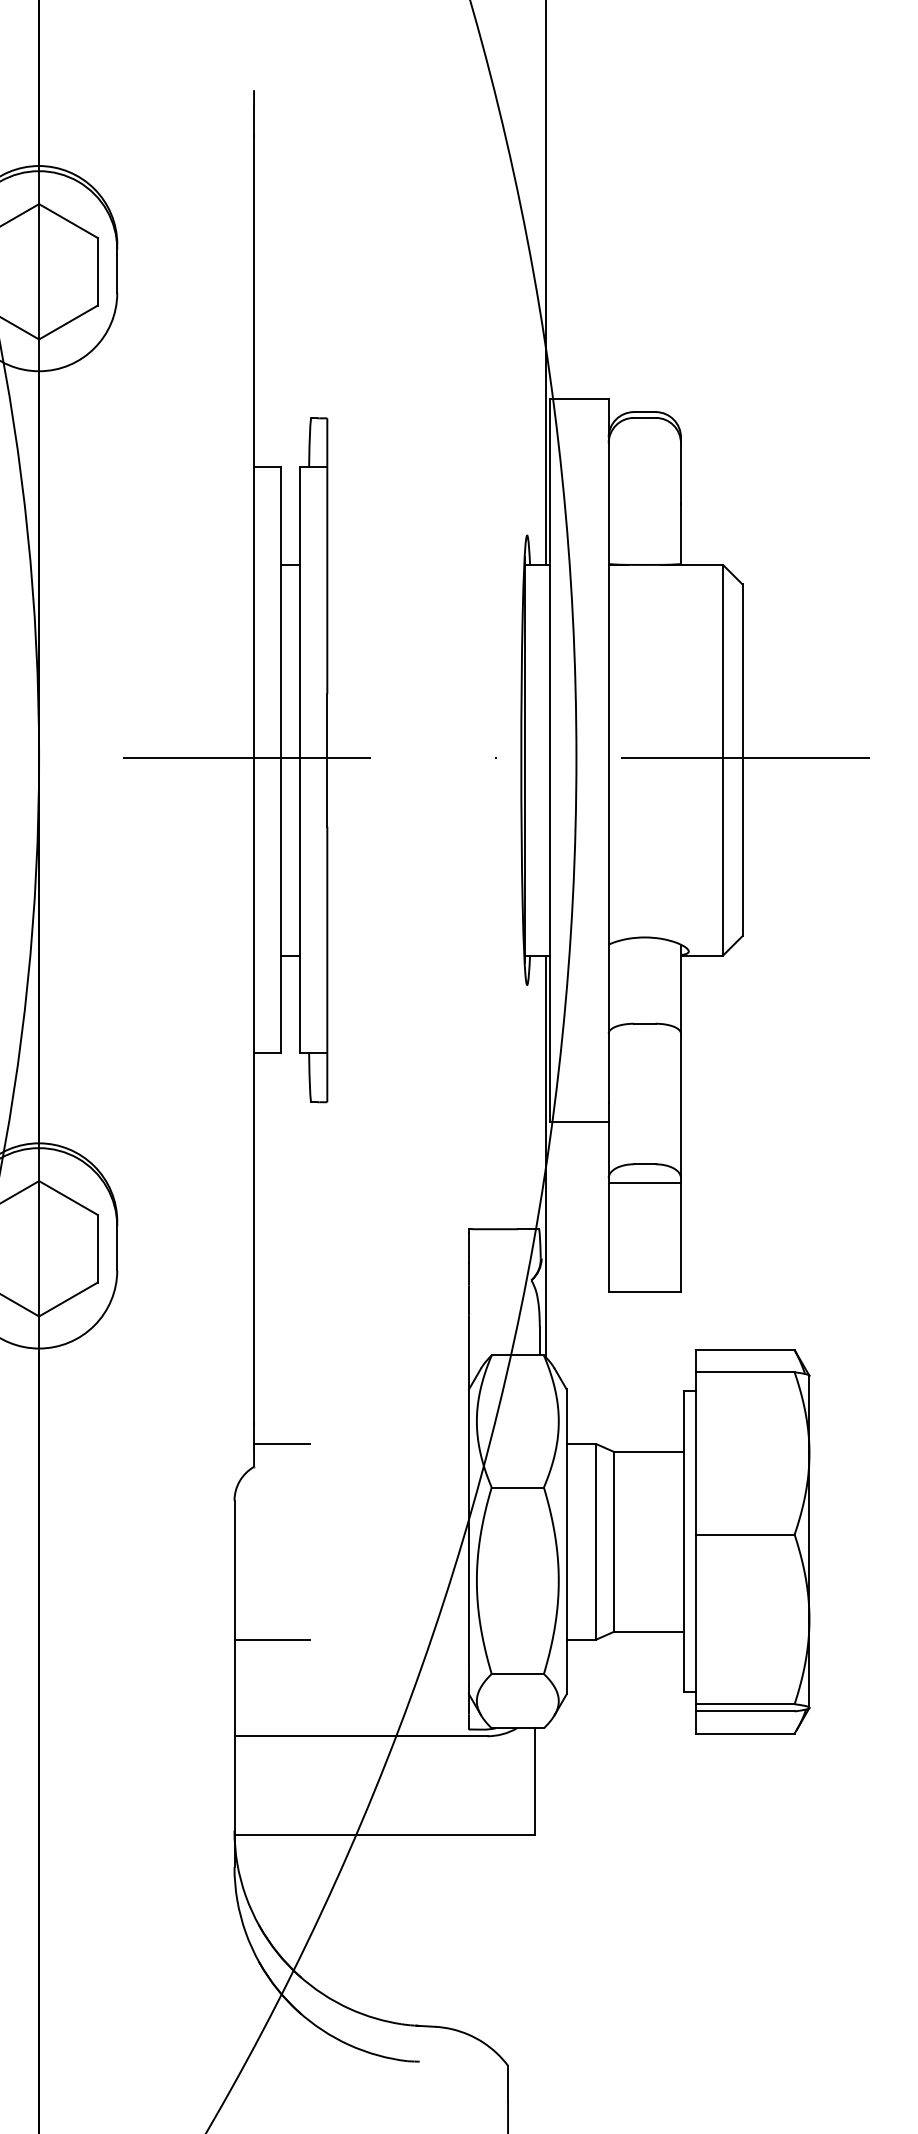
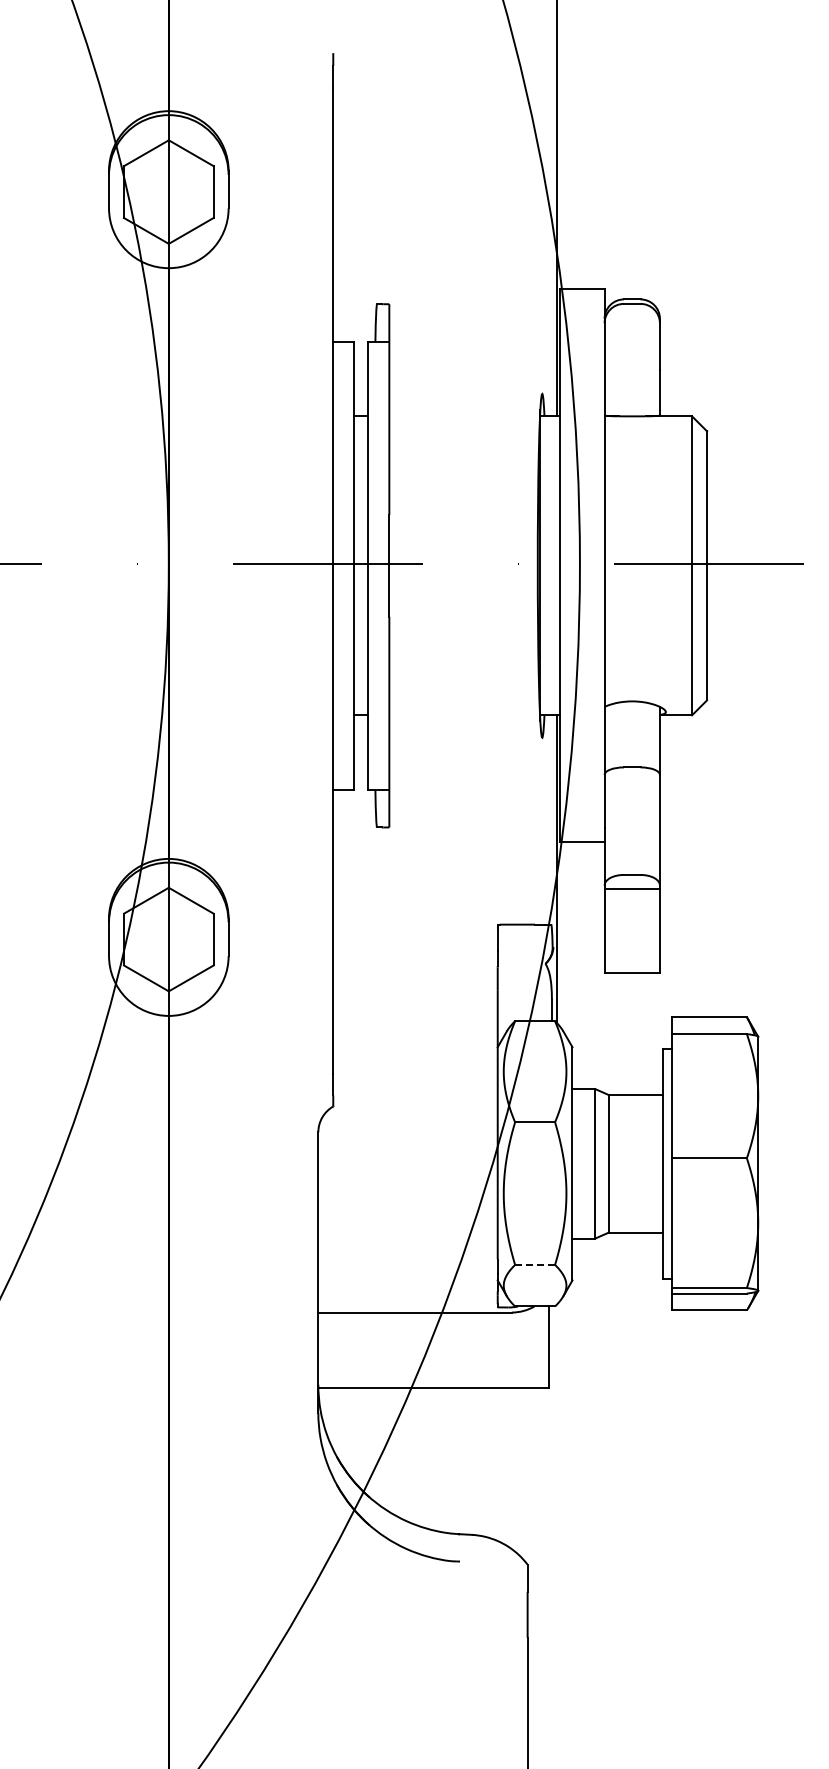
line: (281, 1444) -> (354, 1089), removed
line: (272, 1639) -> (347, 1238), removed
line: (518, 1673) -> (535, 1264), solid -> dashed

